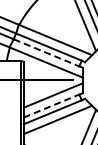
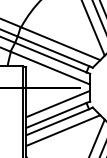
line: (47, 53) -> (51, 58), dashed -> solid
line: (52, 105) -> (57, 114), dashed -> solid

